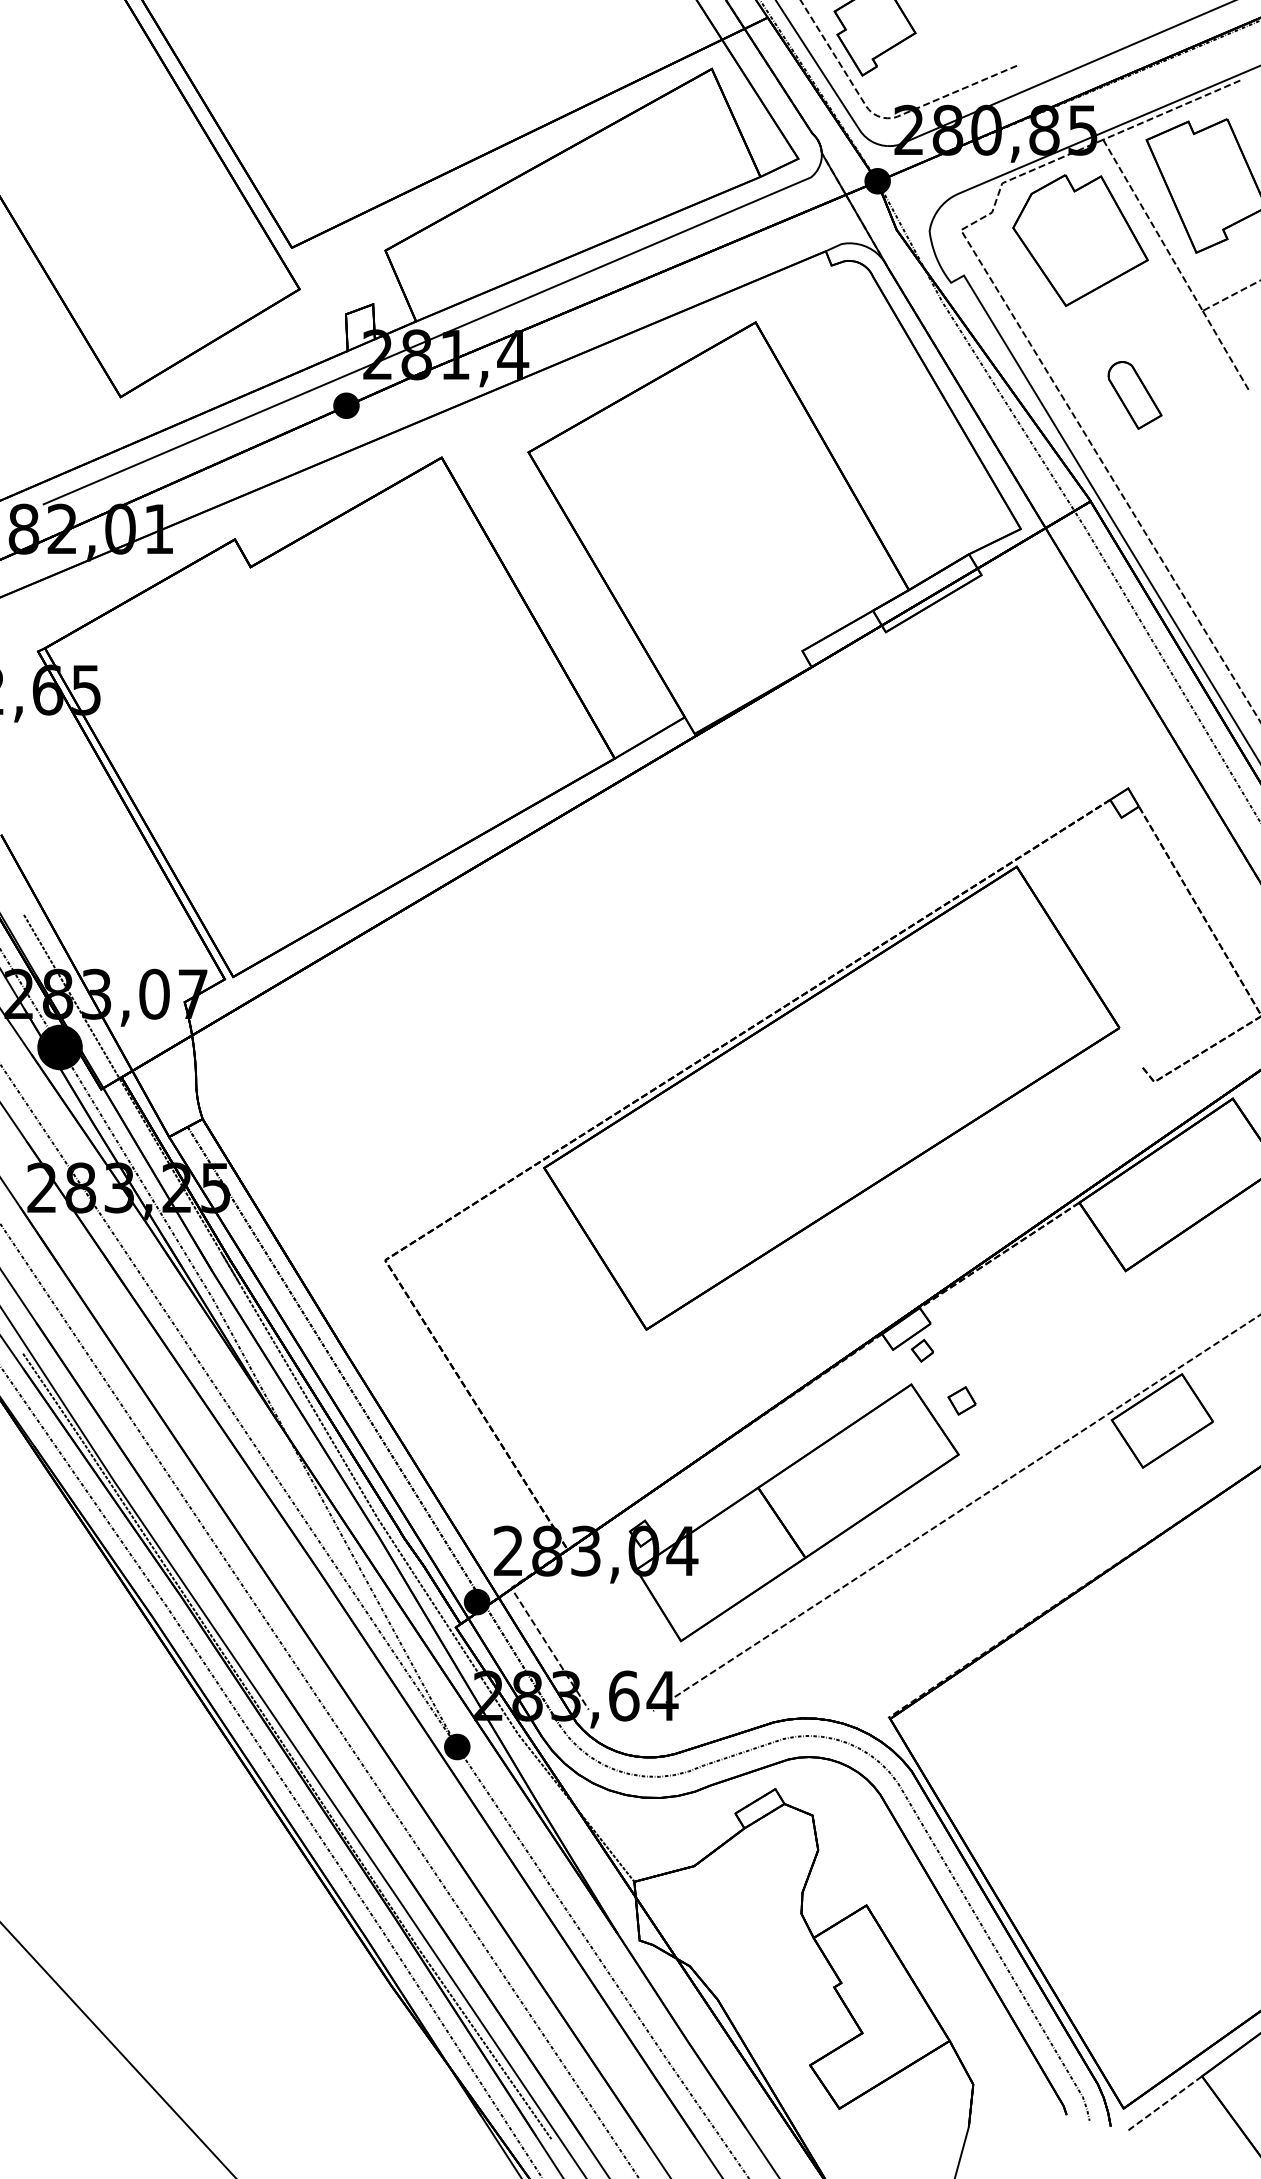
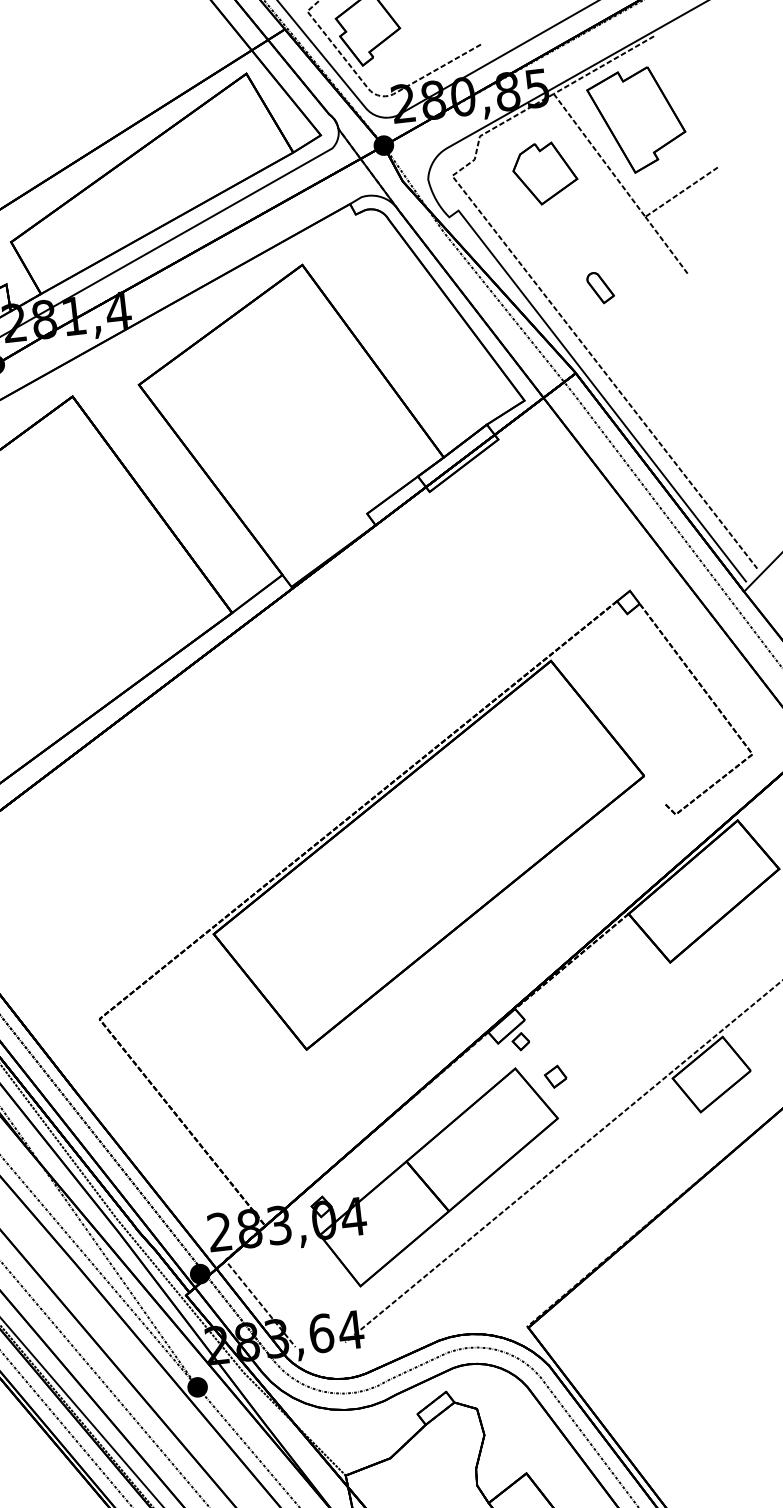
part: (1080, 240) -> (545, 173), size x0.6
part: (1134, 395) -> (600, 287), size x0.6

